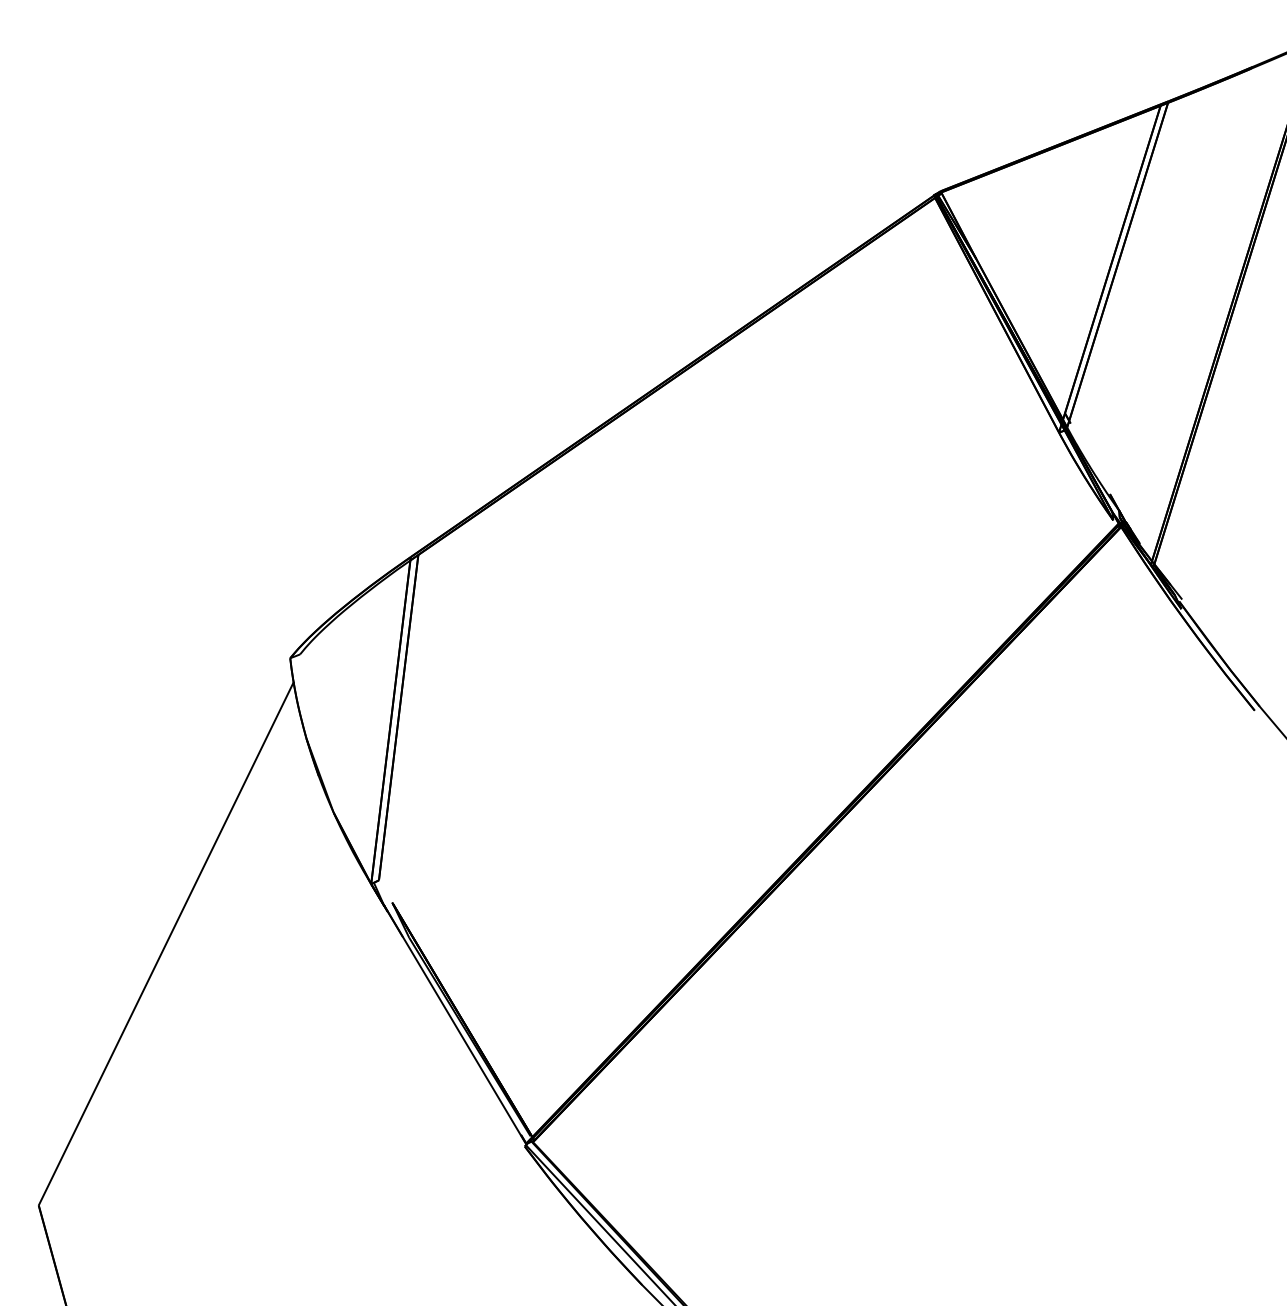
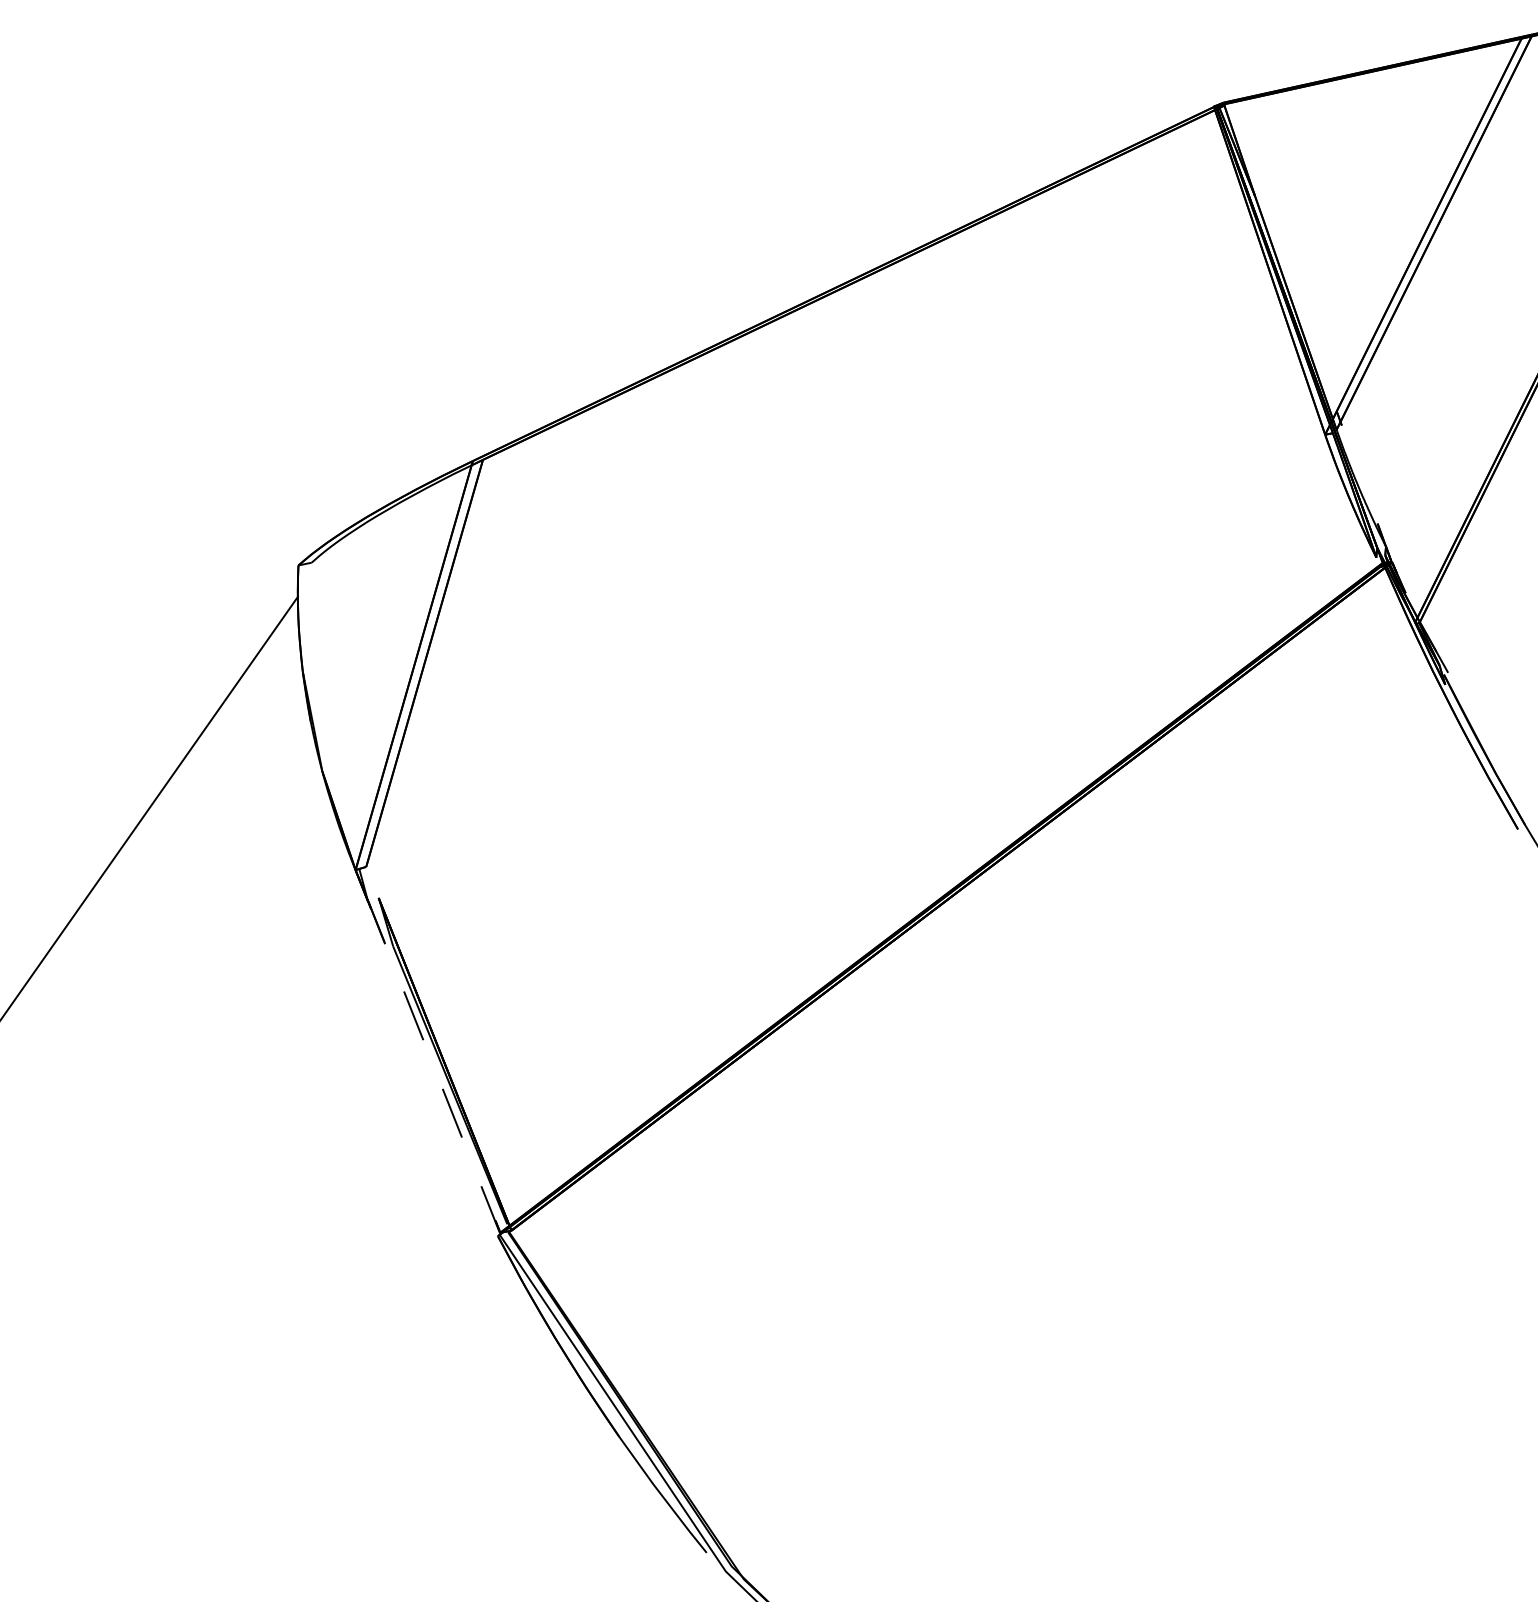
line: (455, 1024) -> (434, 1066), solid -> dashed

